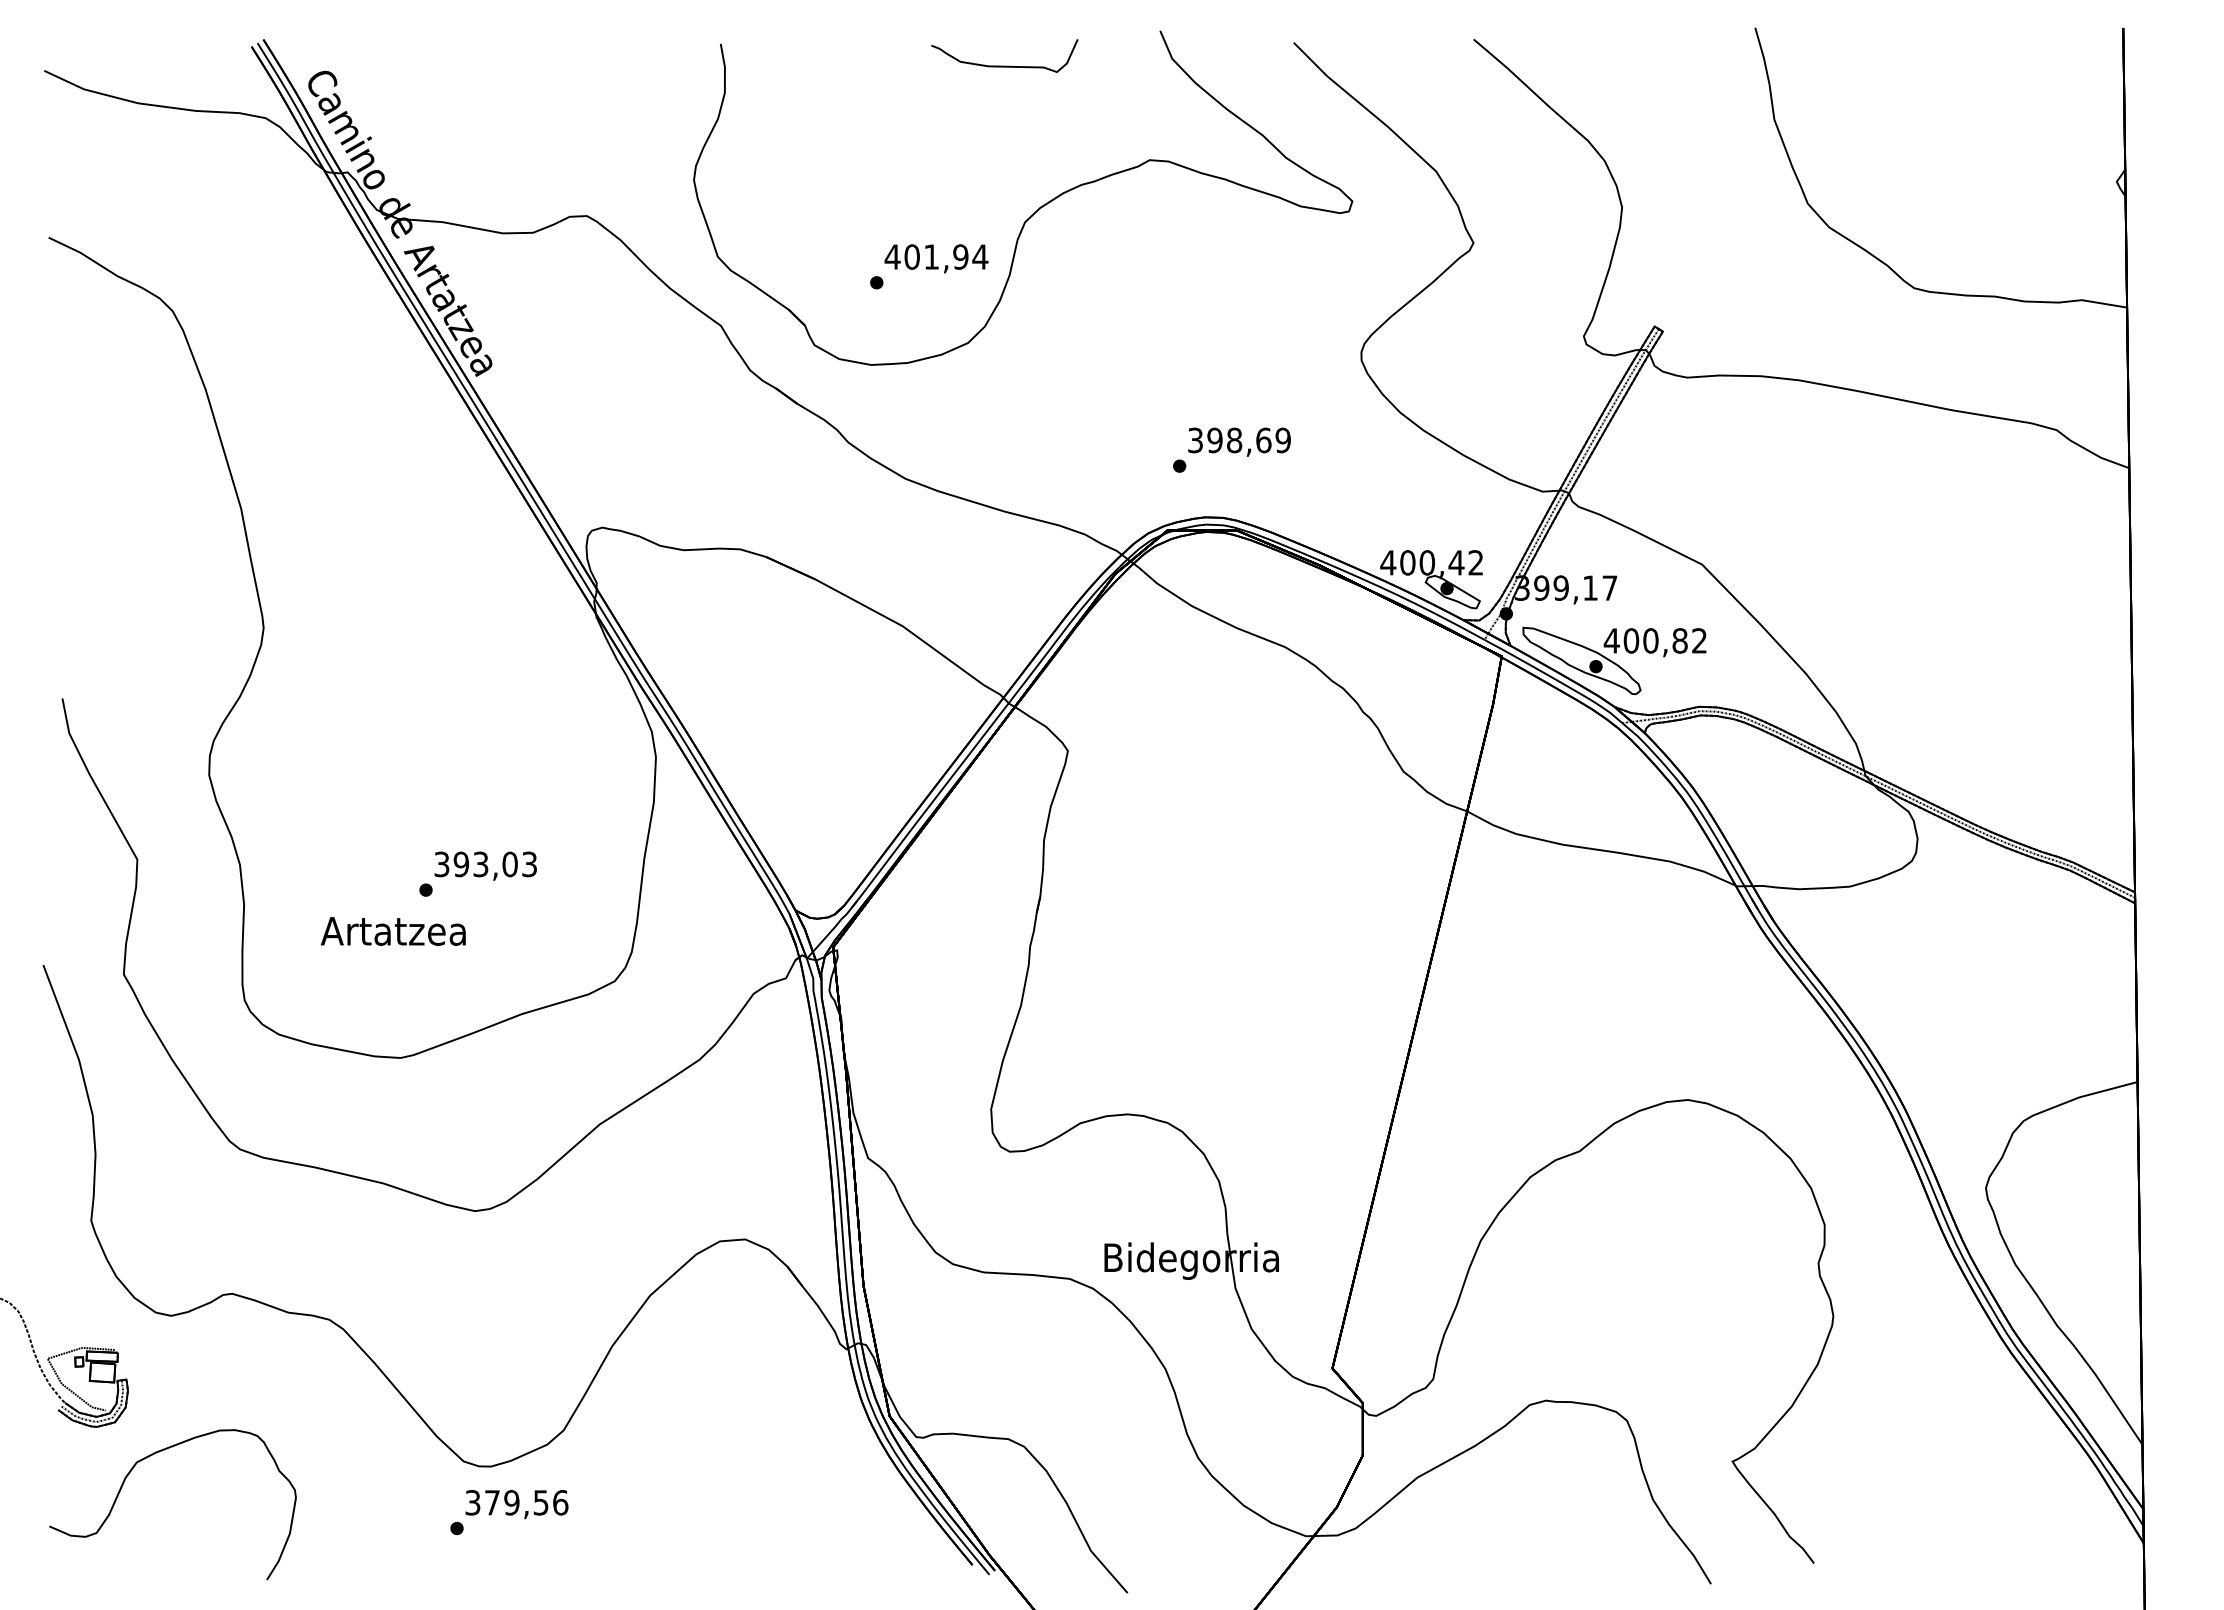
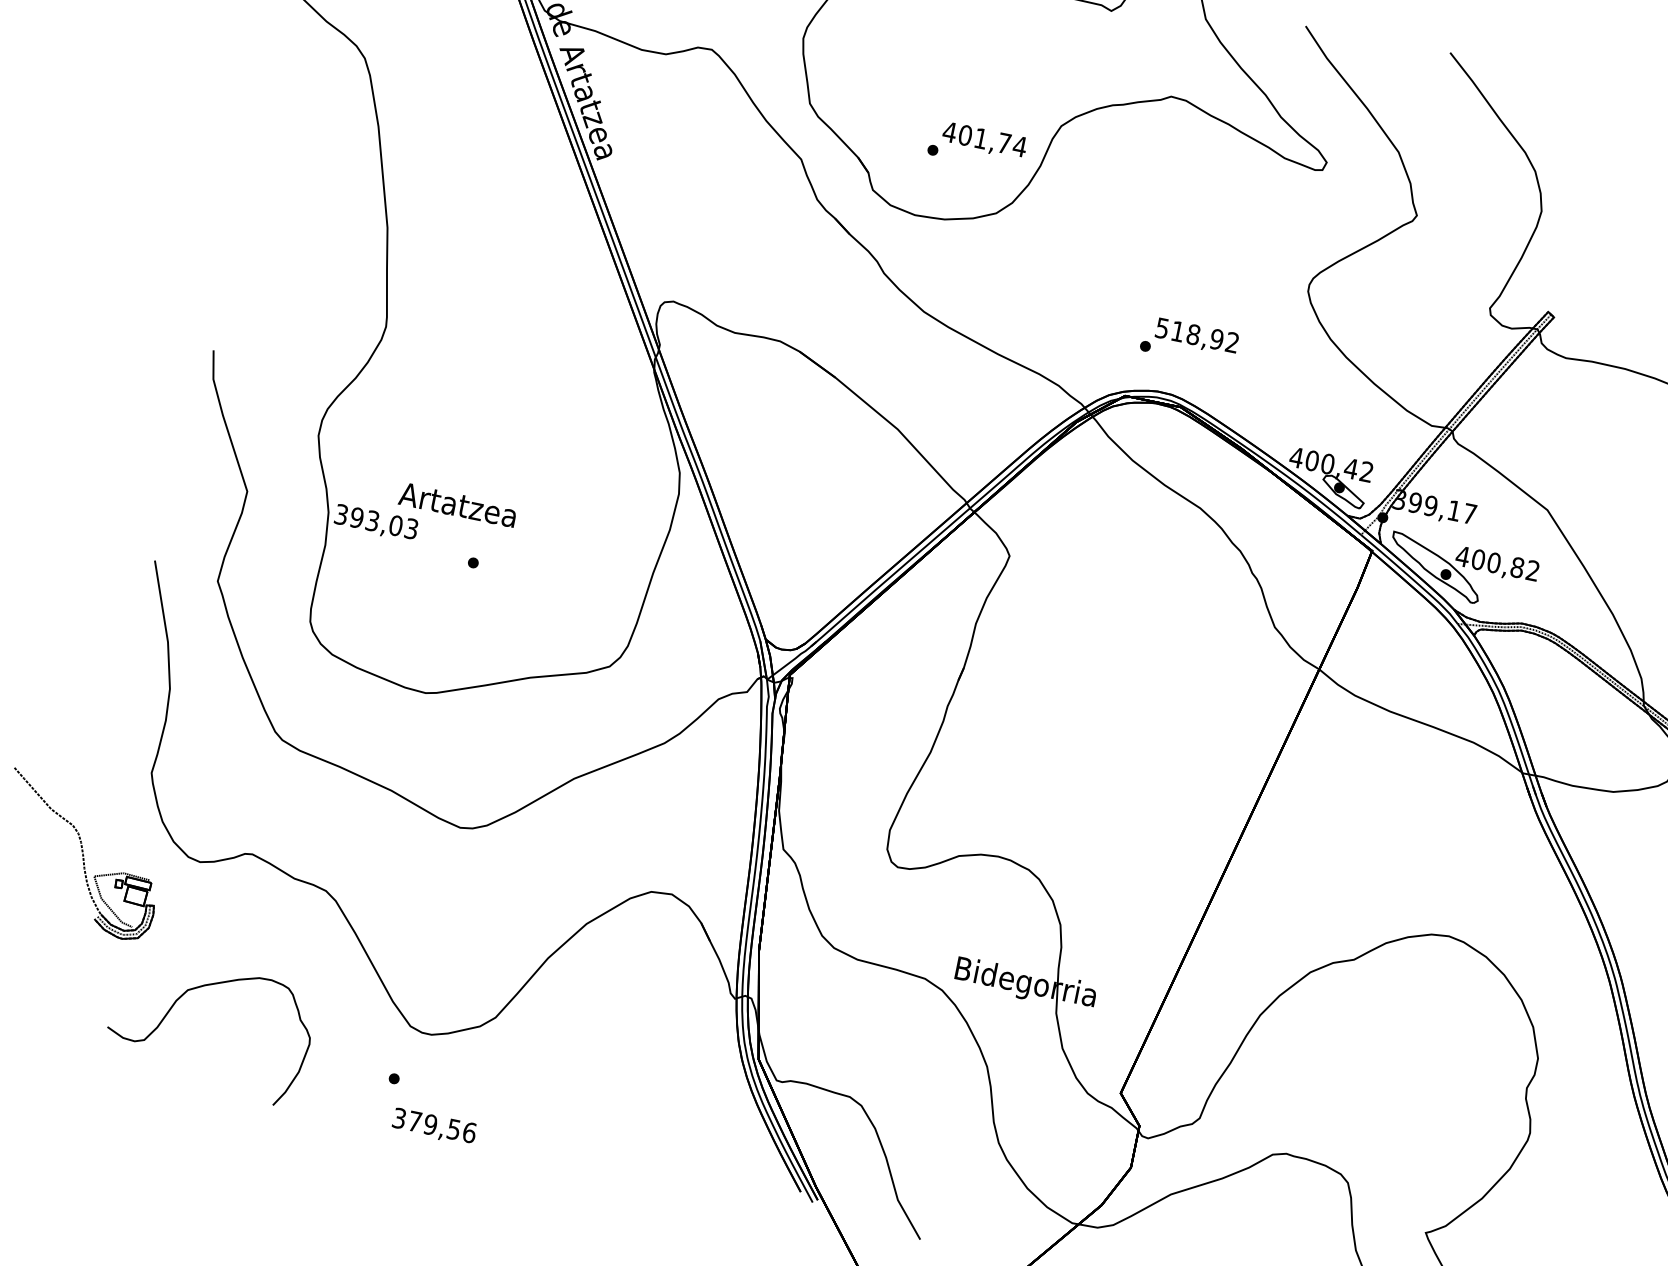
text: (960, 256) -> (1004, 142), 401,94 -> 401,74
text: (1239, 440) -> (1197, 335), 398,69 -> 518,92
text: (485, 865) -> (376, 522), moved
text: (392, 931) -> (457, 504), moved
curve: (129, 1474) -> (180, 998), moved
text: (516, 1504) -> (433, 1126), moved

